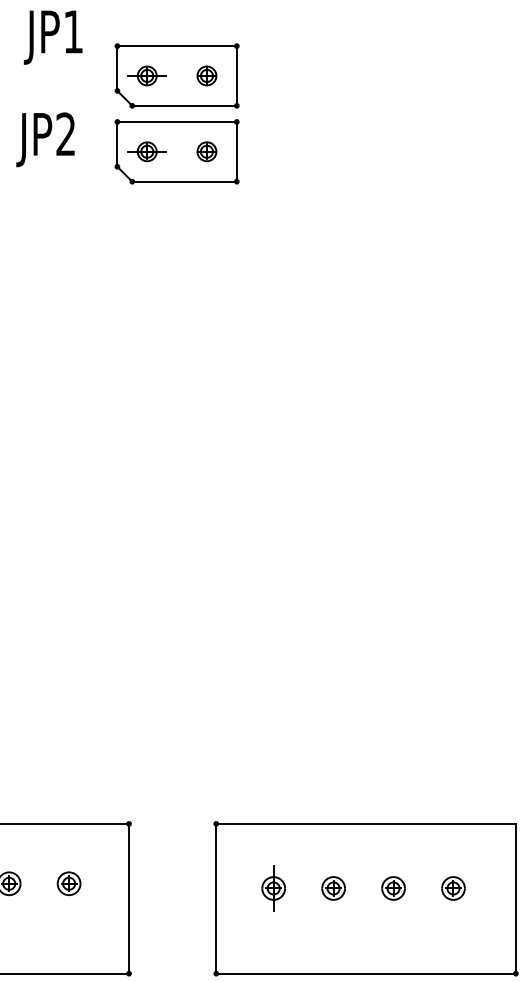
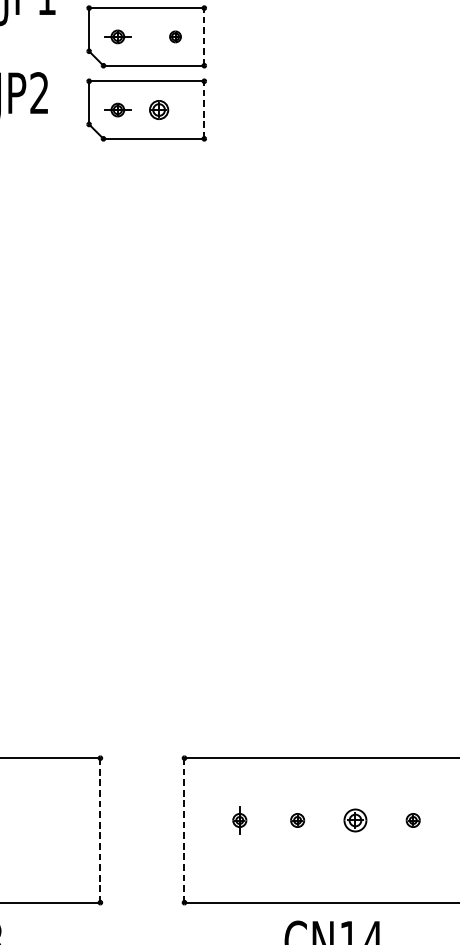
part: (146, 75) -> (117, 36), size x0.7
part: (206, 75) -> (175, 36), size x0.6
line: (236, 75) -> (203, 36), solid -> dashed
part: (146, 151) -> (117, 109), size x0.7
part: (206, 151) -> (158, 109), moved
line: (236, 151) -> (203, 109), solid -> dashed
part: (68, 883) -> (41, 815), removed
part: (273, 888) -> (239, 820), size x0.6
part: (333, 888) -> (297, 820), size x0.6
part: (453, 888) -> (413, 820), size x0.6
line: (129, 898) -> (100, 830), solid -> dashed
line: (216, 898) -> (184, 830), solid -> dashed

